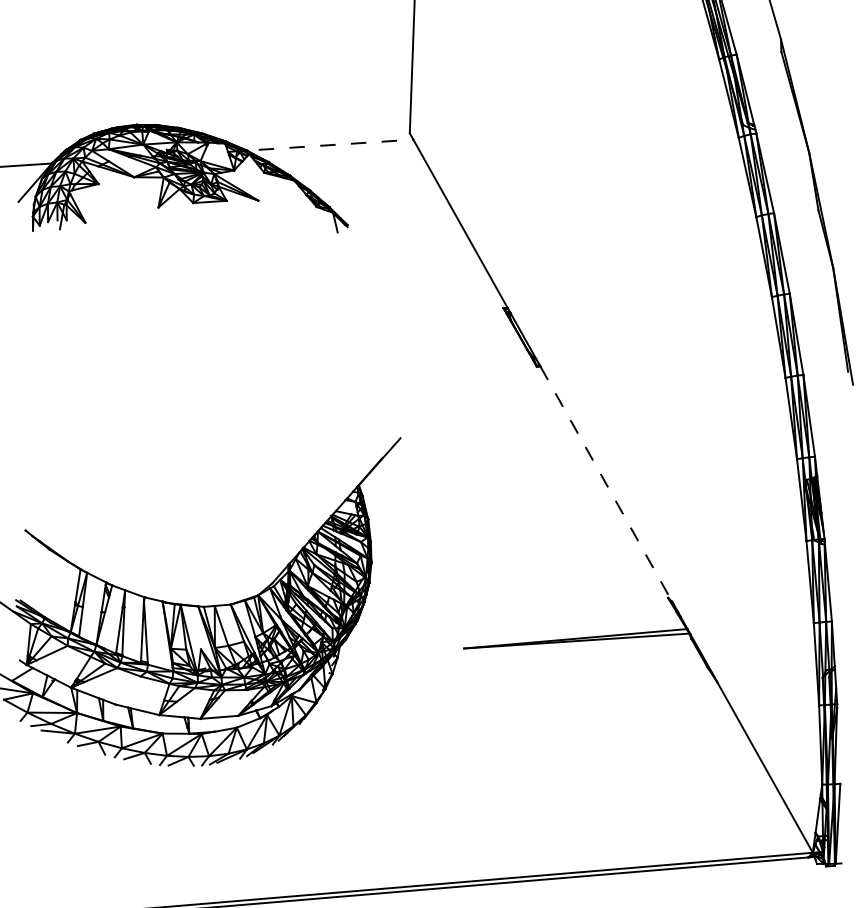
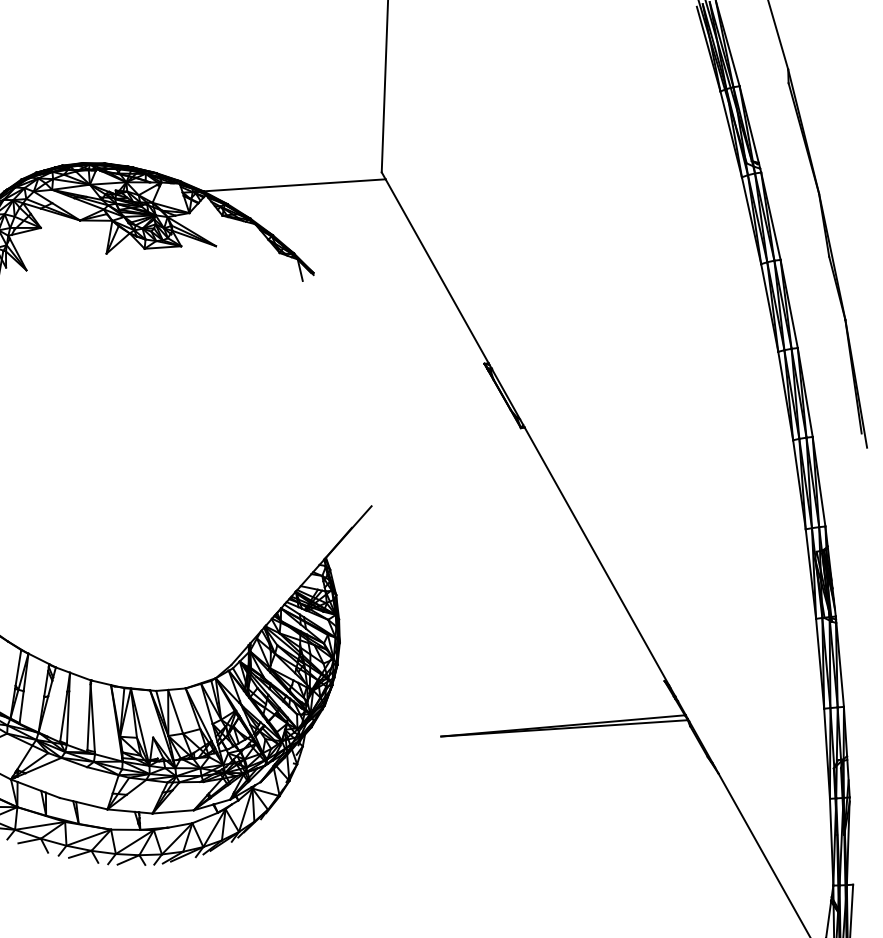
line: (320, 145) -> (283, 185), dashed -> solid
line: (606, 484) -> (597, 556), dashed -> solid

